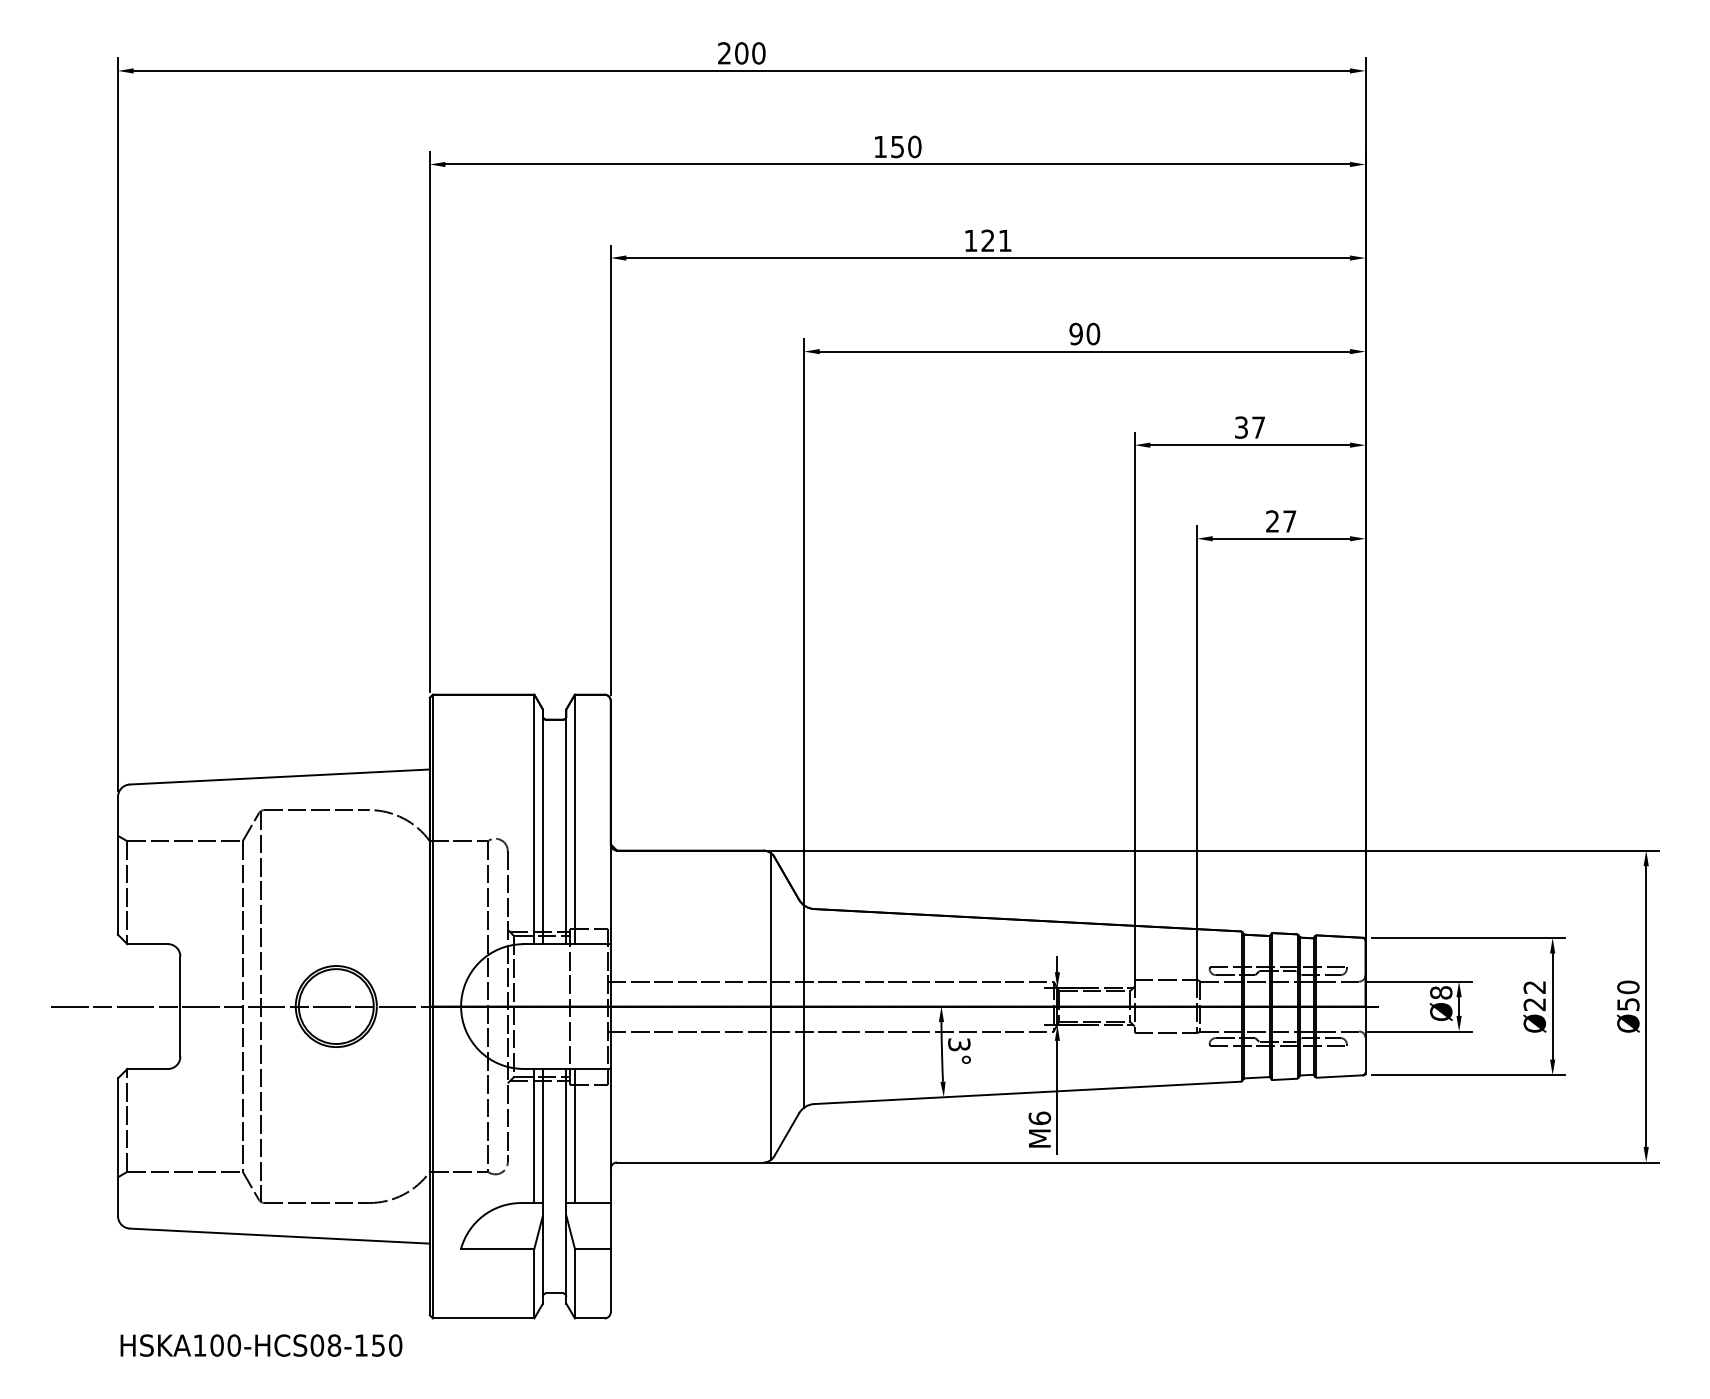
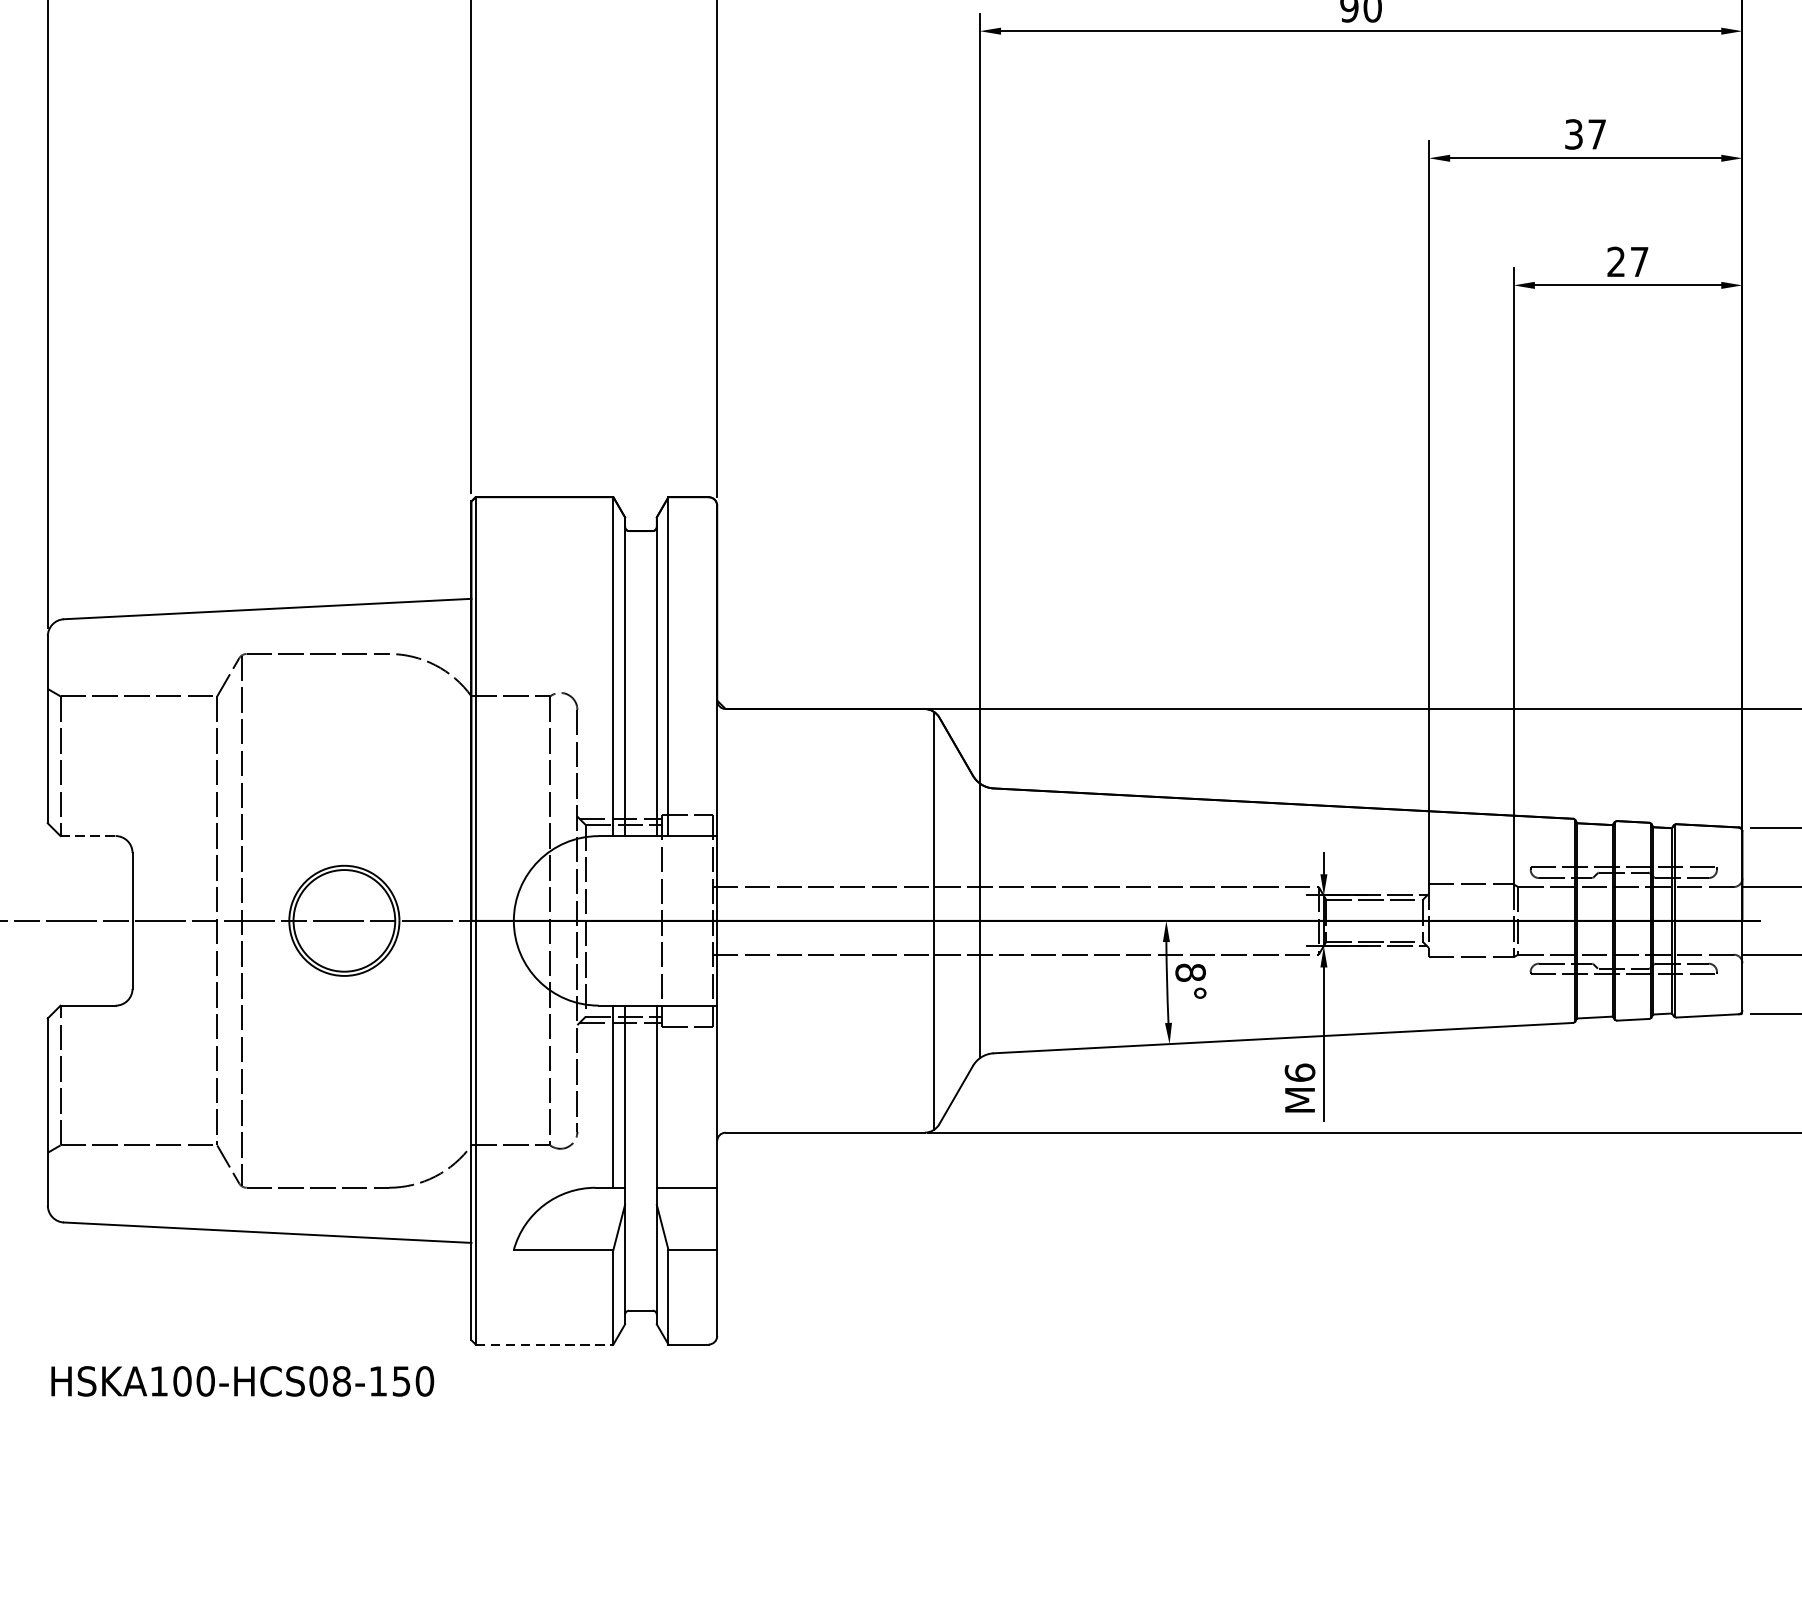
line: (148, 944) -> (89, 836), solid -> dashed
text: (959, 1044) -> (1190, 972), 3° -> 8°
line: (574, 1135) -> (667, 1096), removed
line: (483, 1318) -> (544, 1344), solid -> dashed

